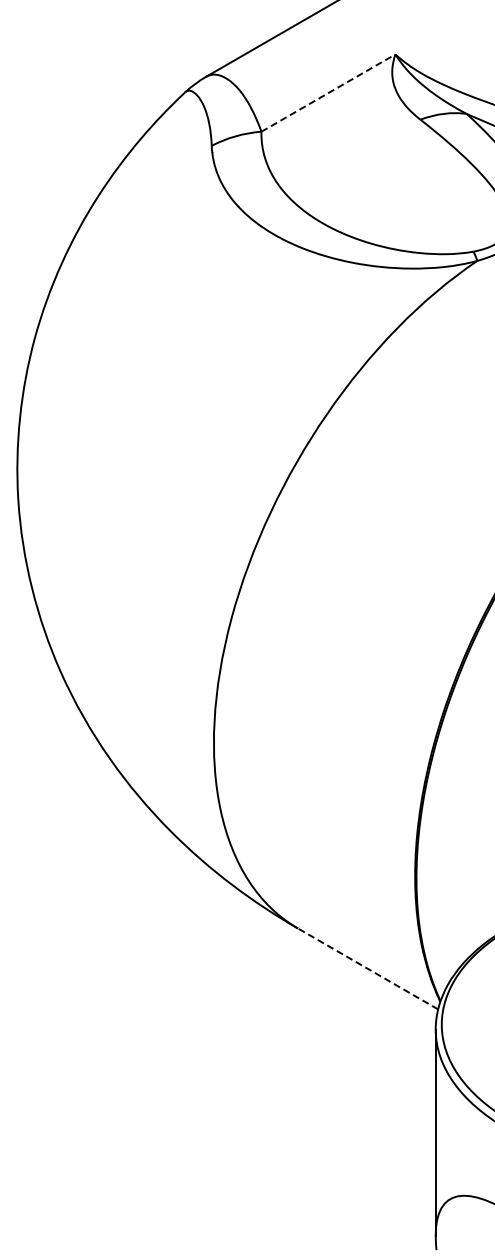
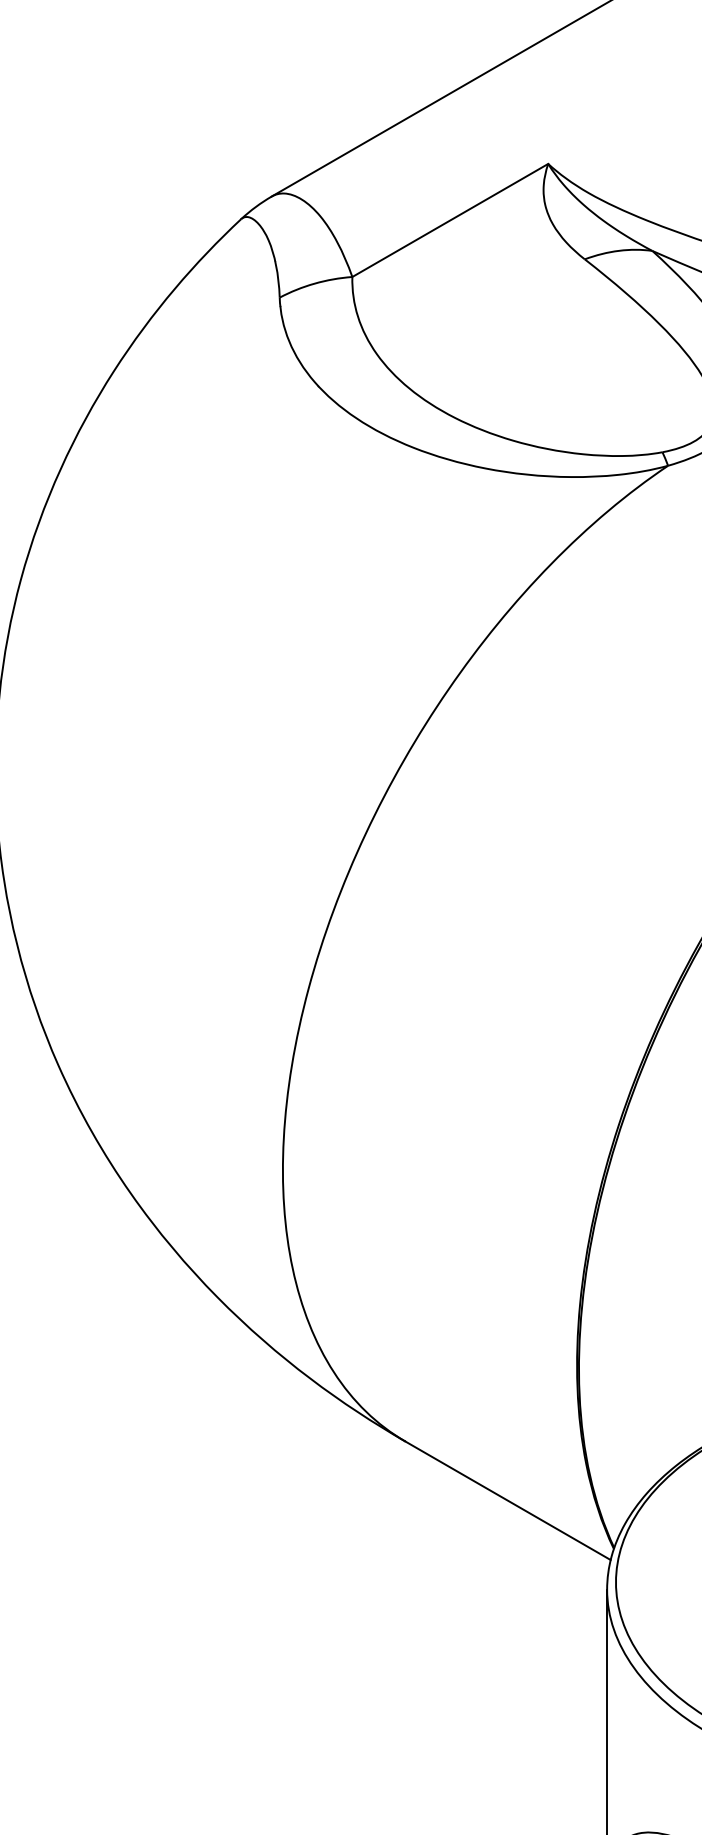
line: (328, 92) -> (450, 219), dashed -> solid
line: (368, 968) -> (508, 1500), dashed -> solid

